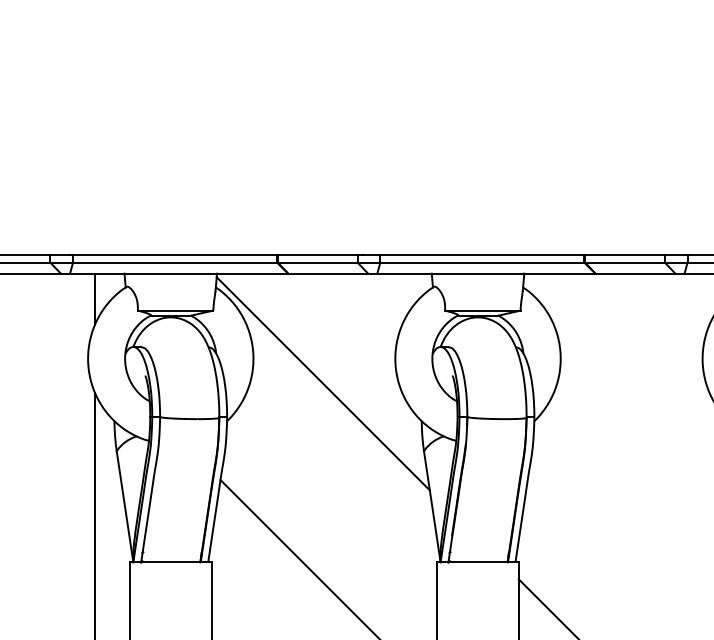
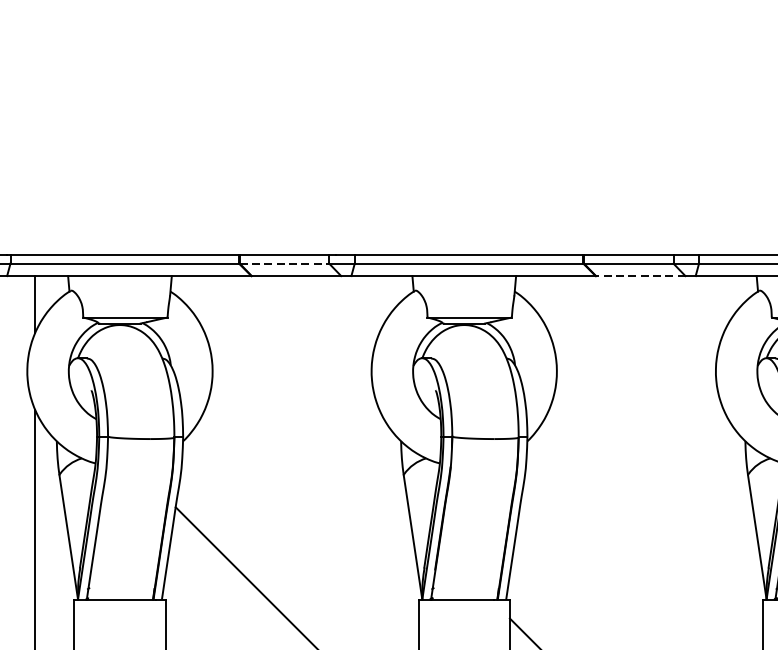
line: (317, 262) -> (284, 263), solid -> dashed
line: (635, 273) -> (640, 275), solid -> dashed
line: (322, 383) -> (289, 399), removed

